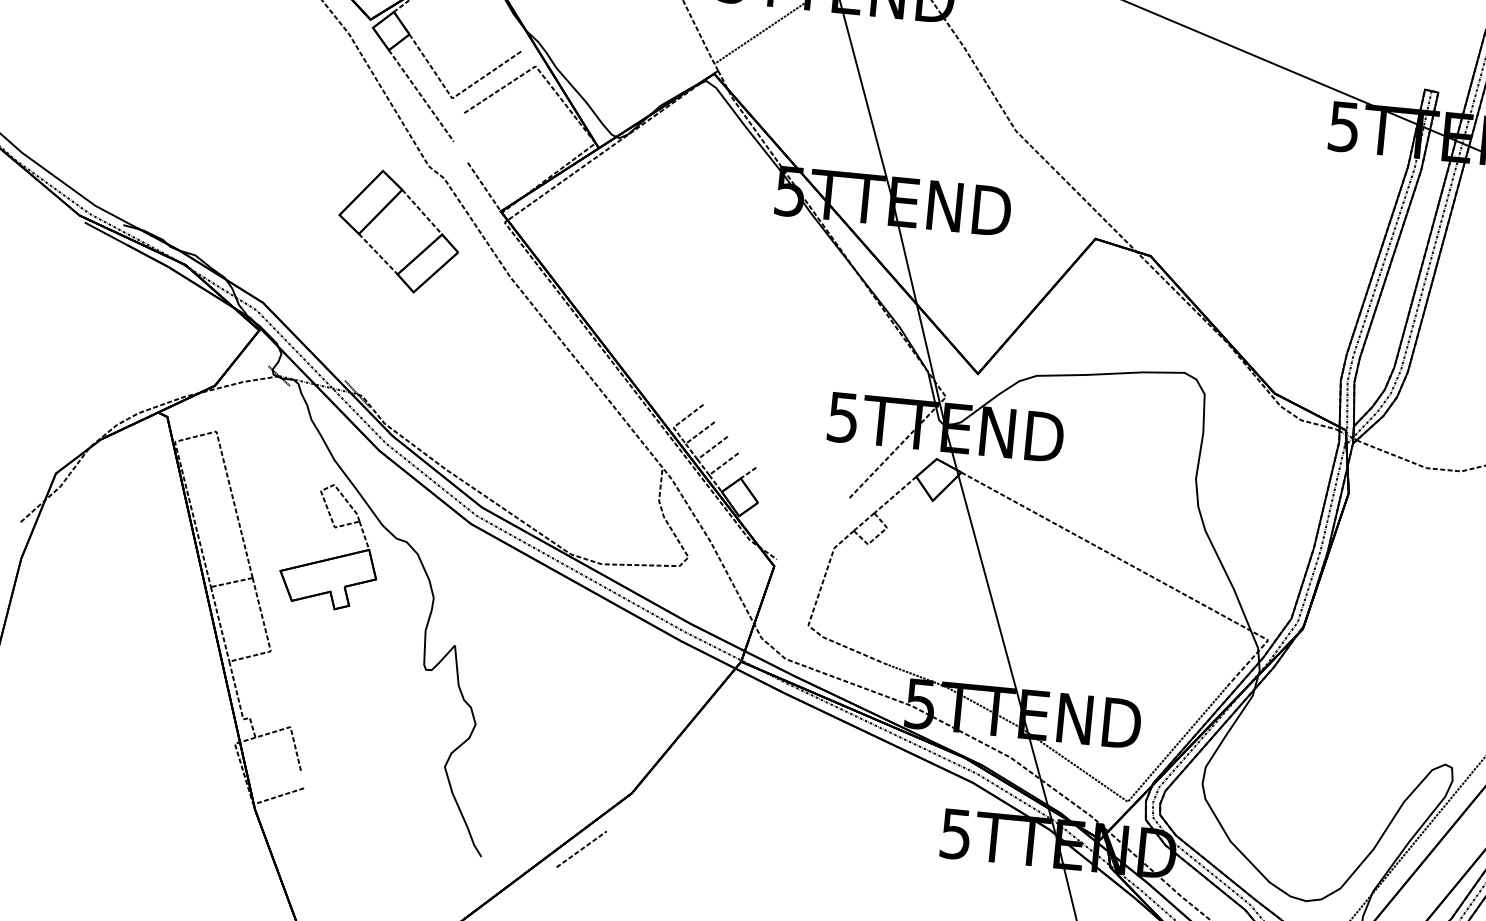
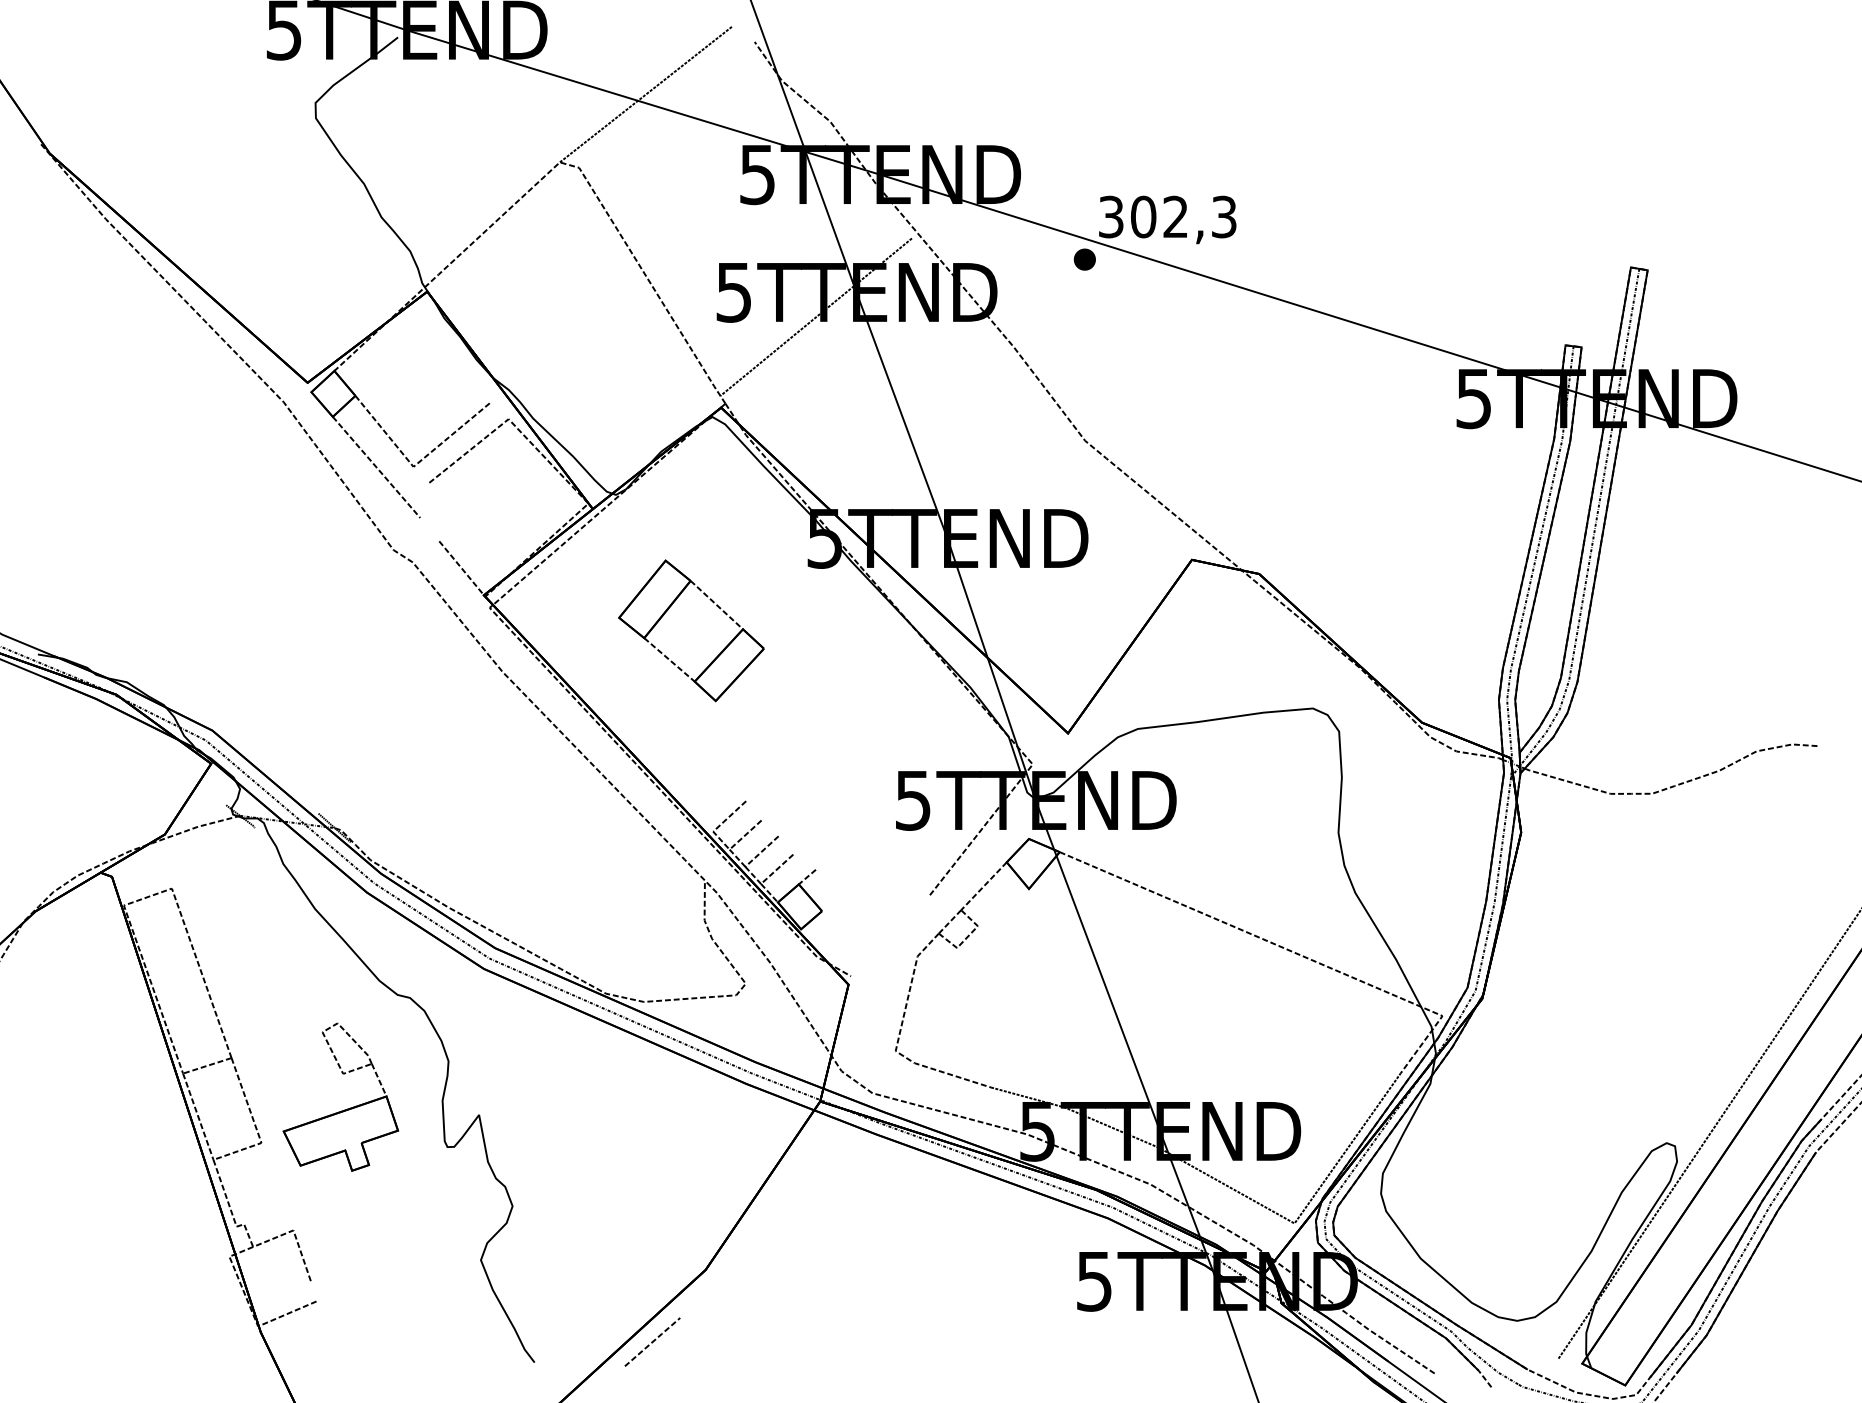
part: (381, 212) -> (668, 610), moved
part: (333, 557) -> (344, 1109), moved

